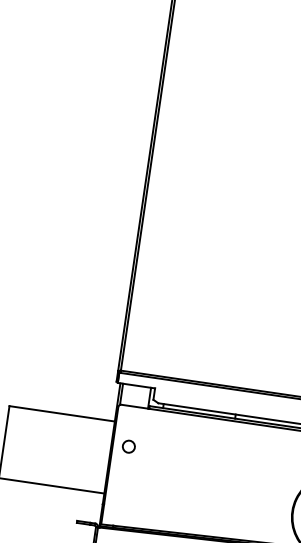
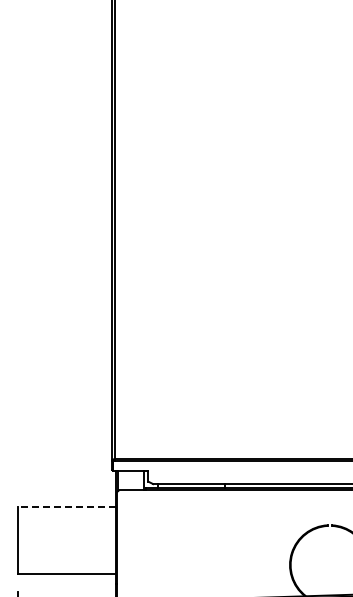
line: (61, 413) -> (66, 506), solid -> dashed
circle: (128, 446) -> (131, 527), removed

